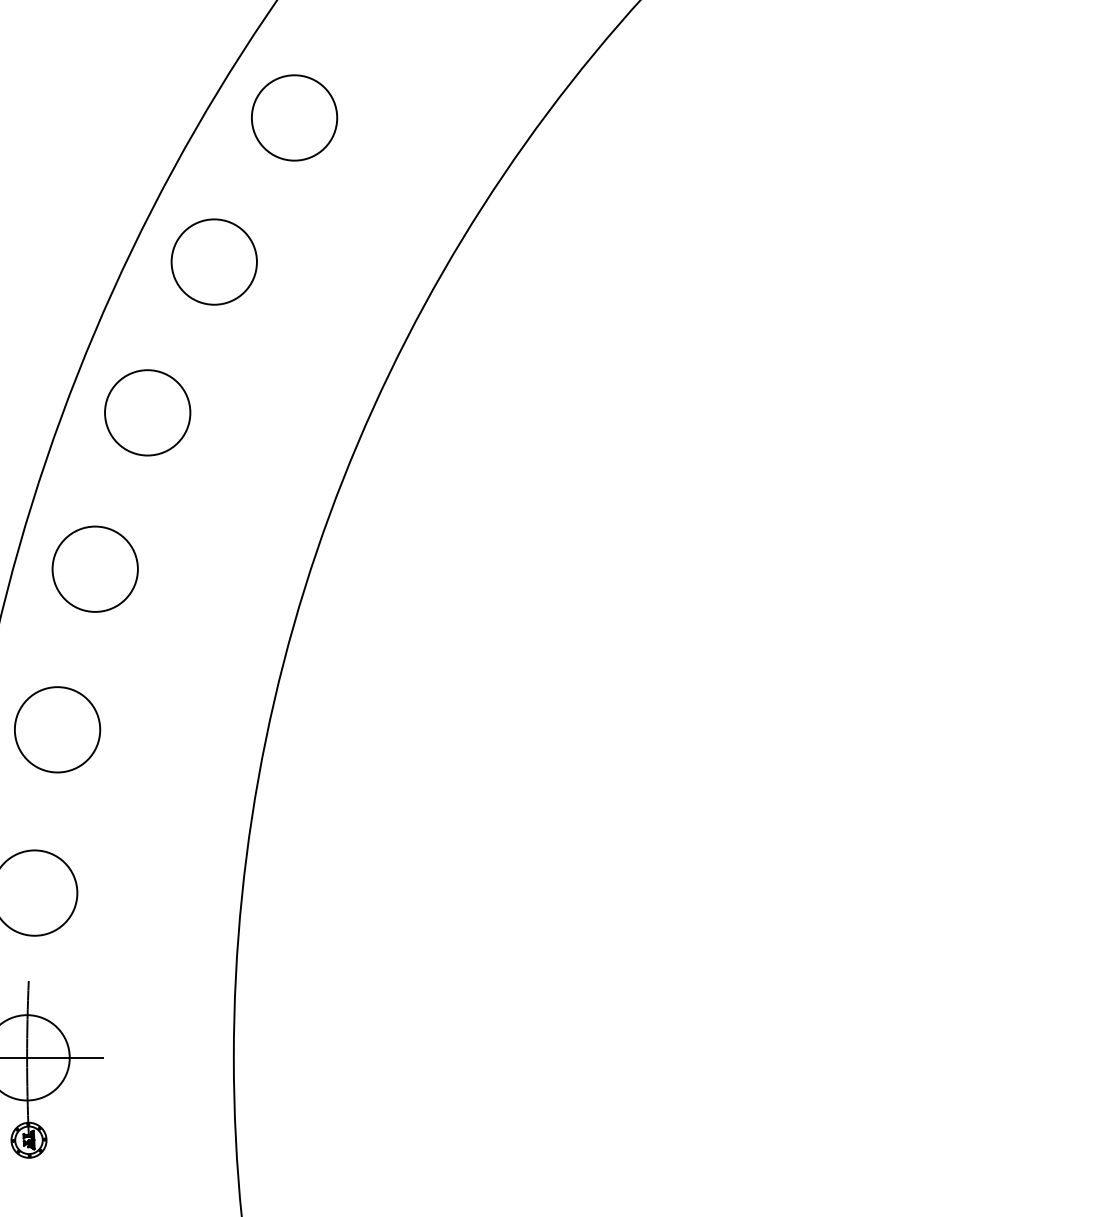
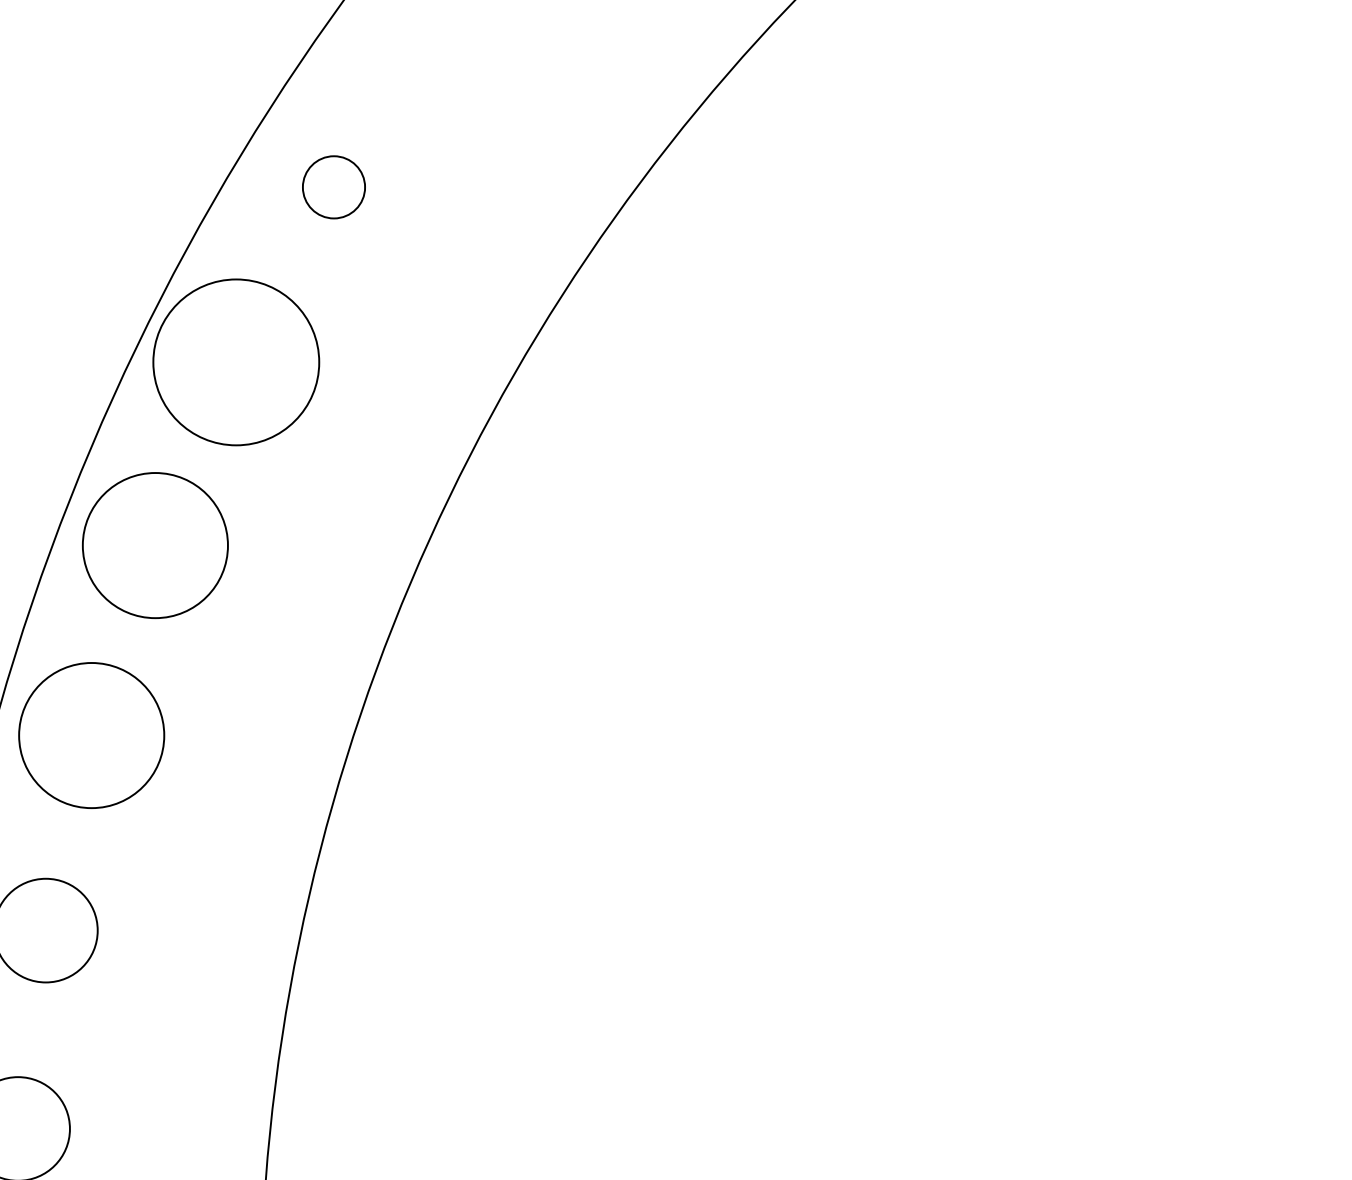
circle: (294, 117) -> (333, 186), size x0.6
circle: (213, 261) -> (235, 361), size x1.6
circle: (147, 412) -> (155, 545), size x1.4
circle: (94, 568) -> (90, 734), size x1.4

